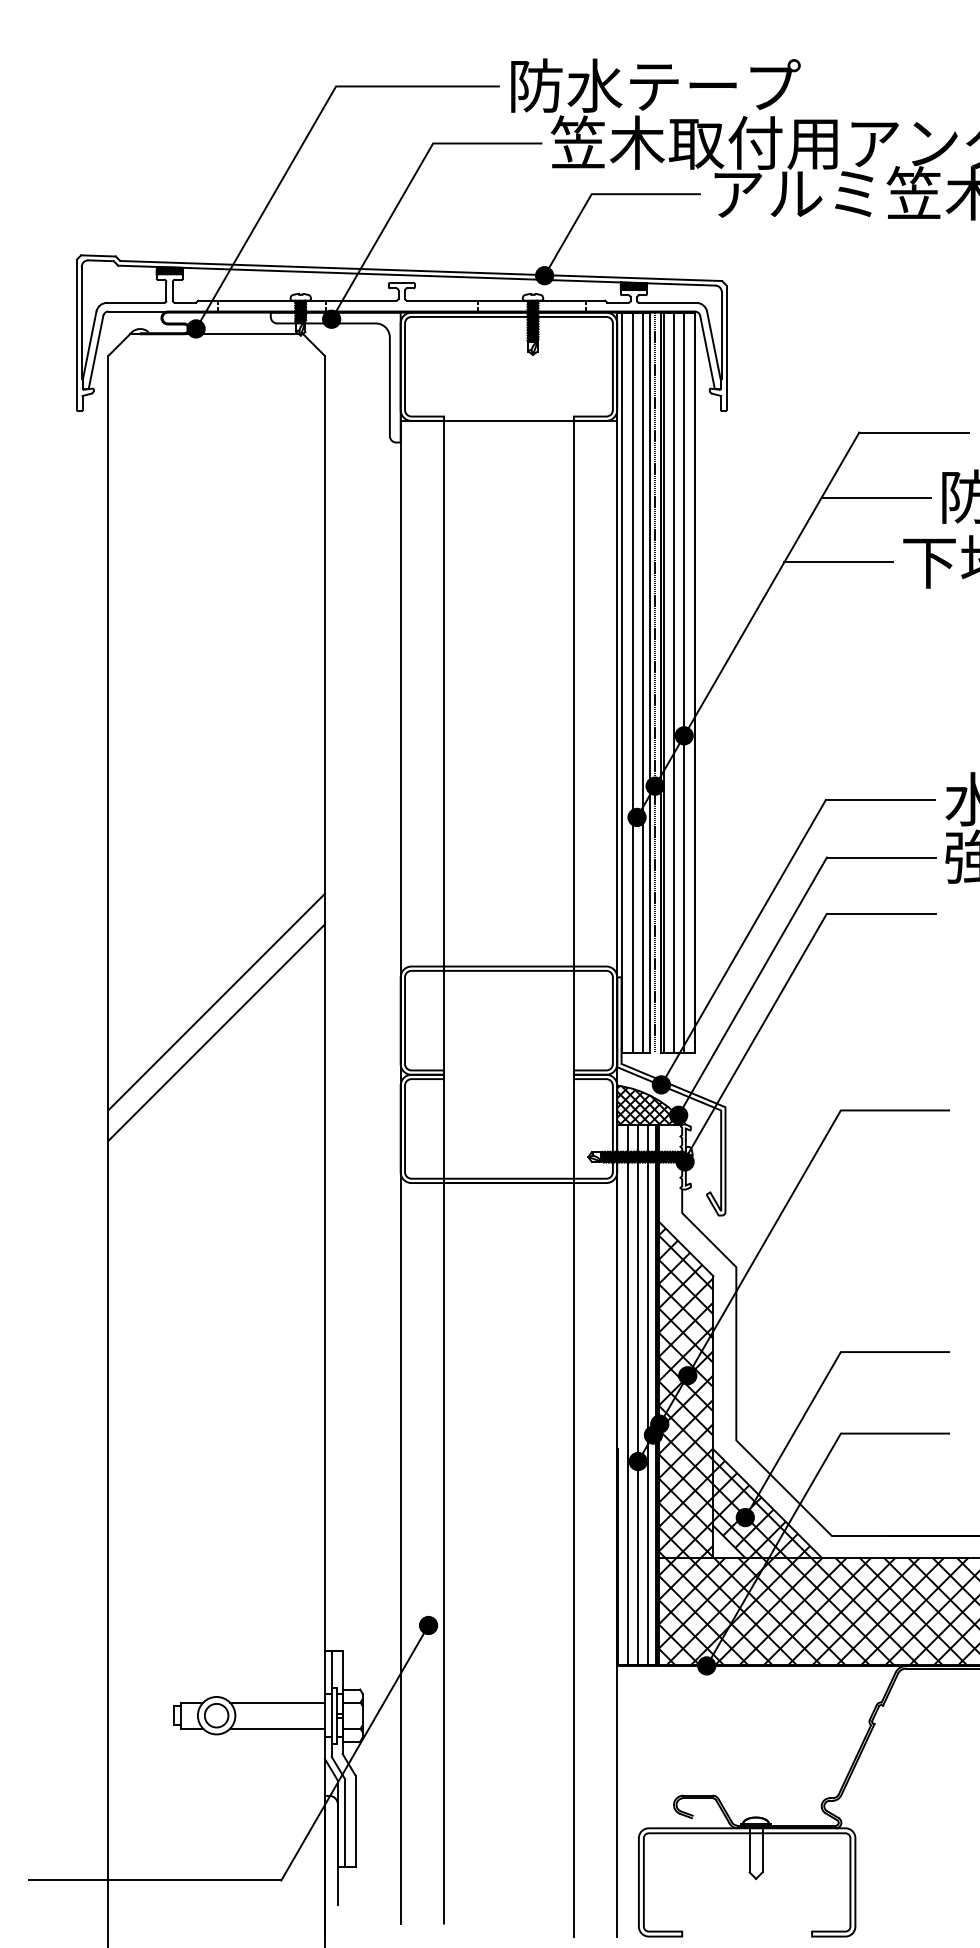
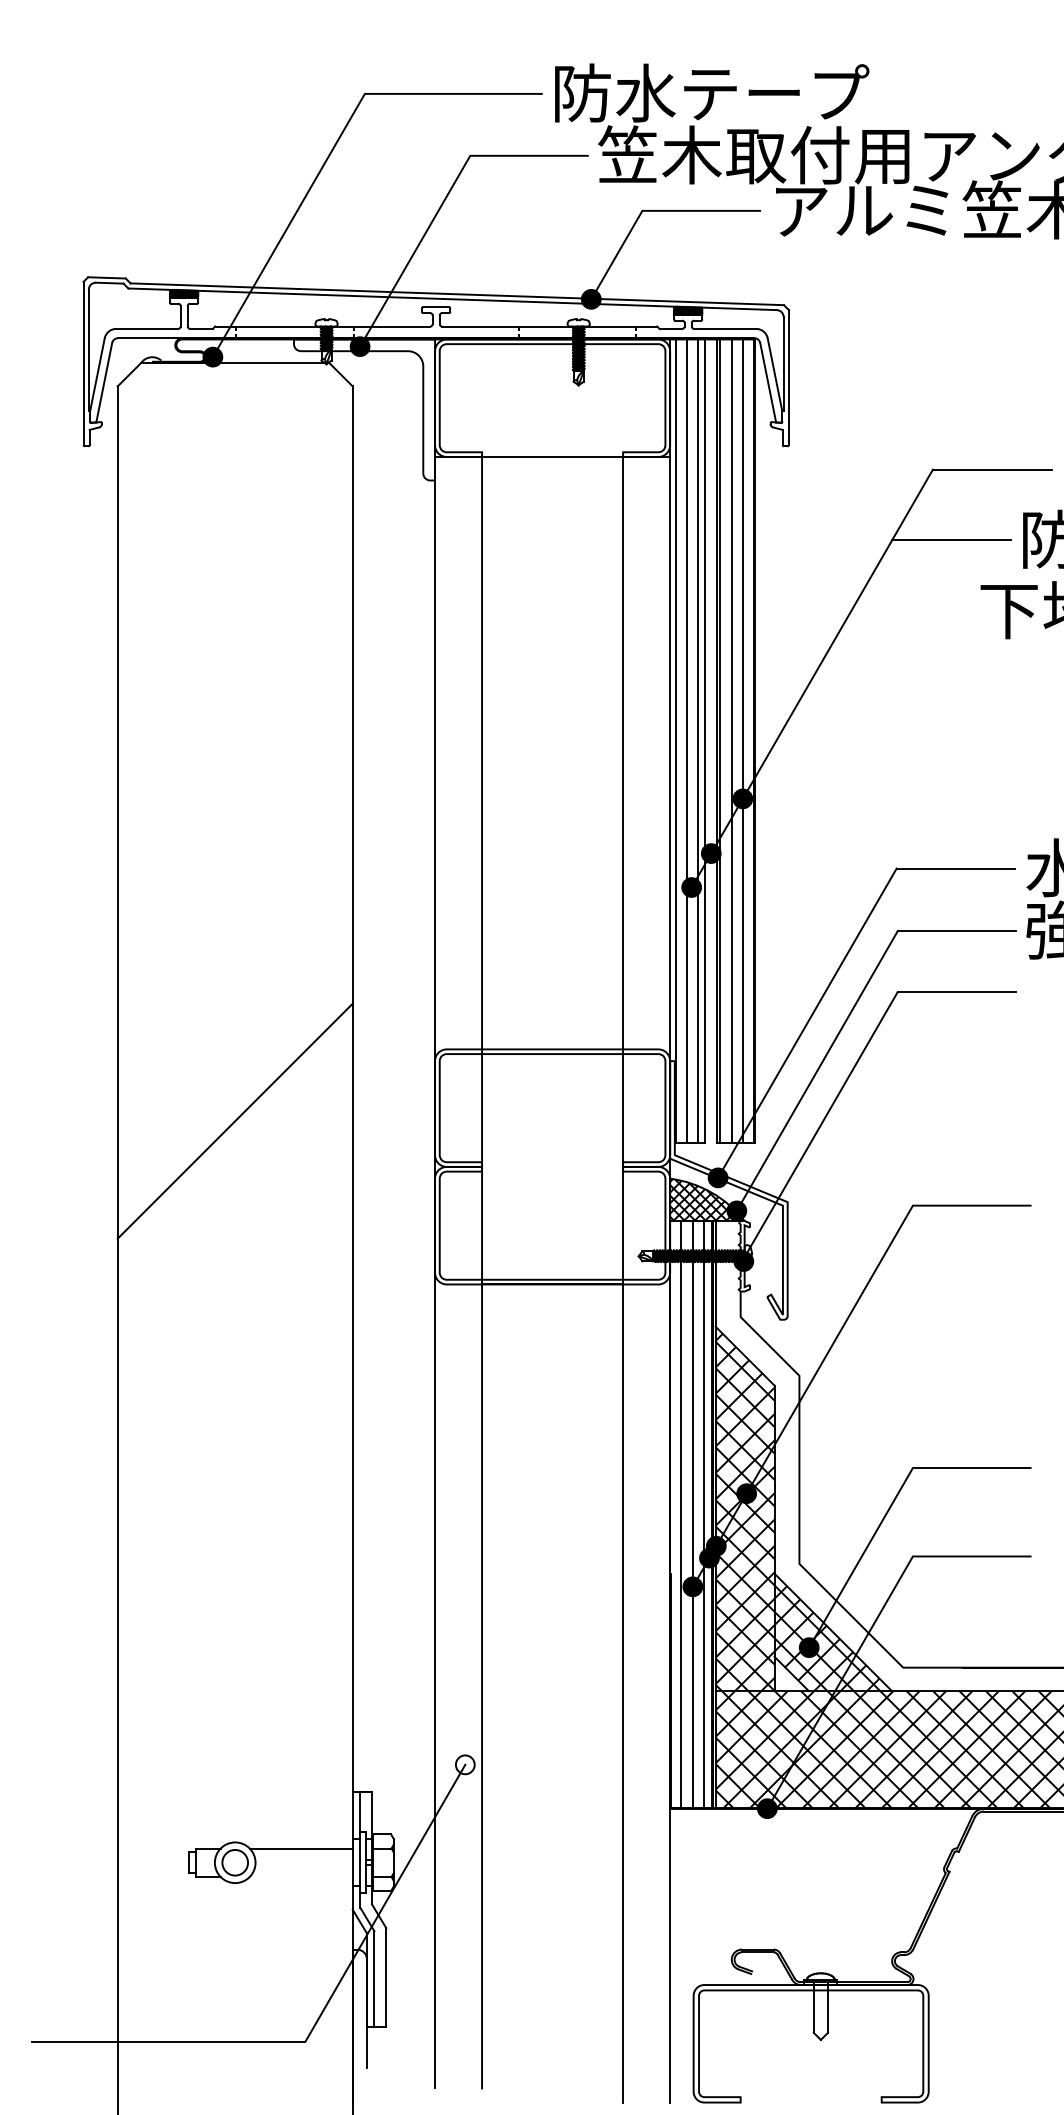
line: (838, 562) -> (910, 610), removed
line: (655, 682) -> (711, 741), removed
line: (216, 1001) -> (235, 1087), removed
fill: (428, 1625) -> (465, 1764), removed
line: (277, 1728) -> (301, 1876), removed

